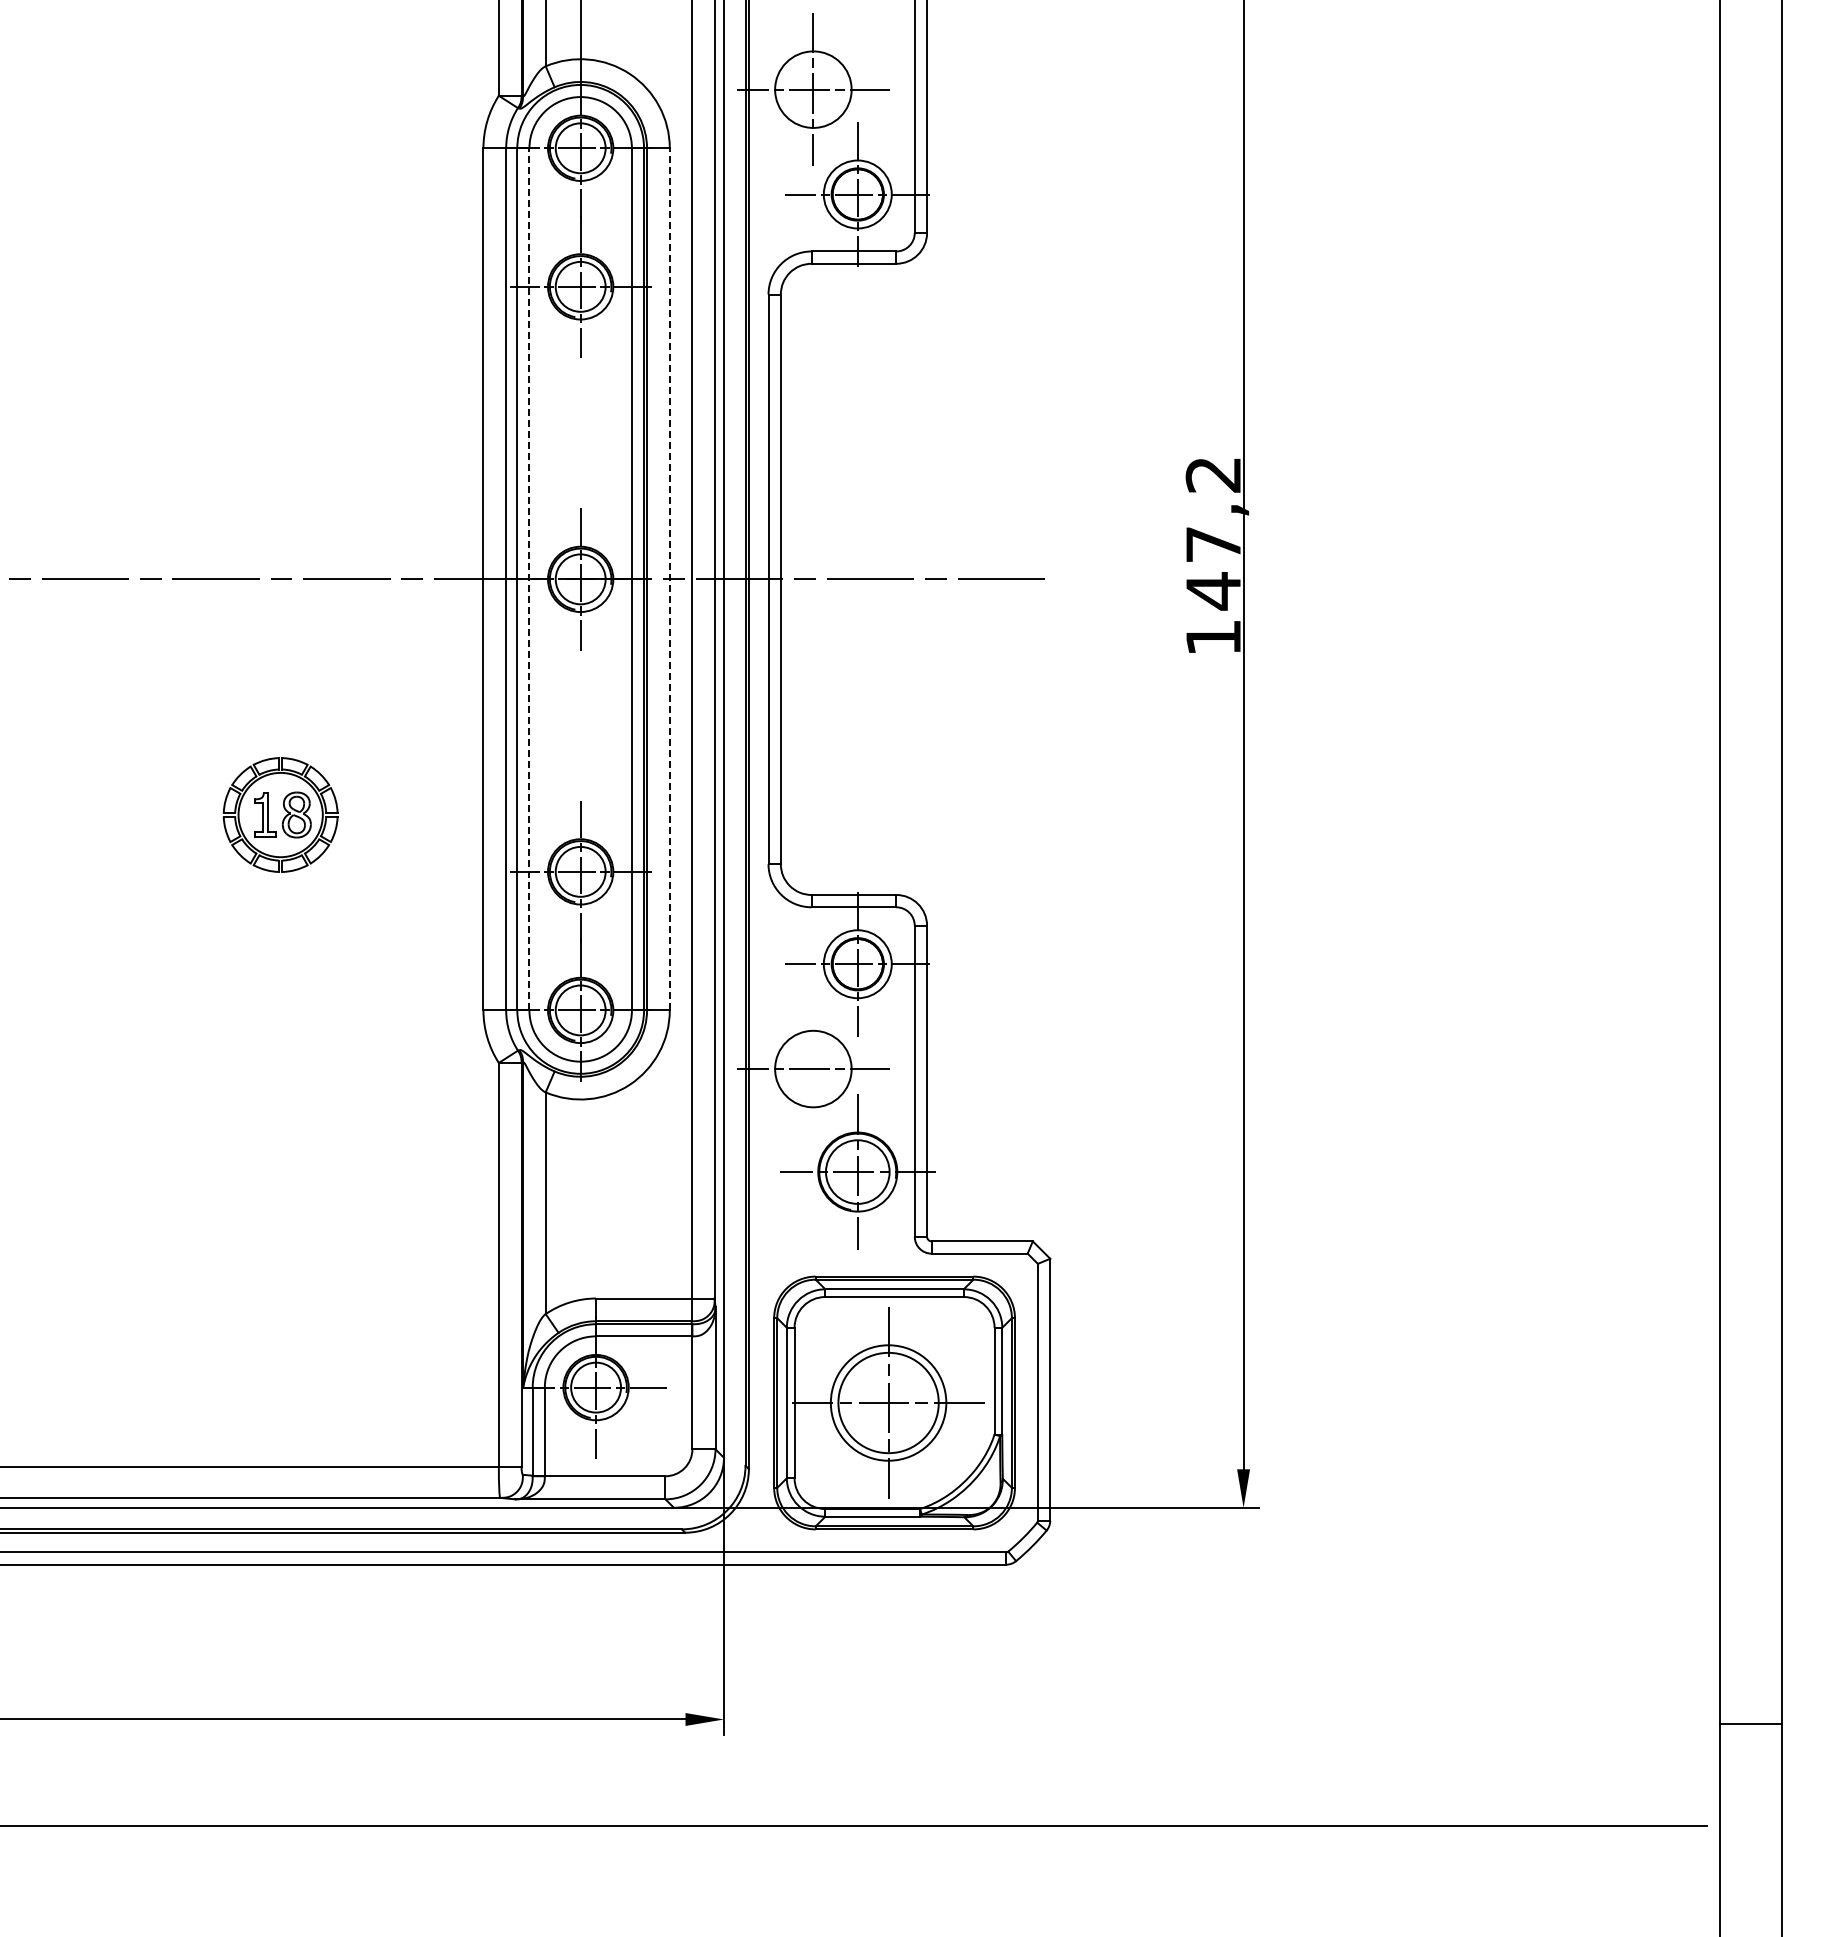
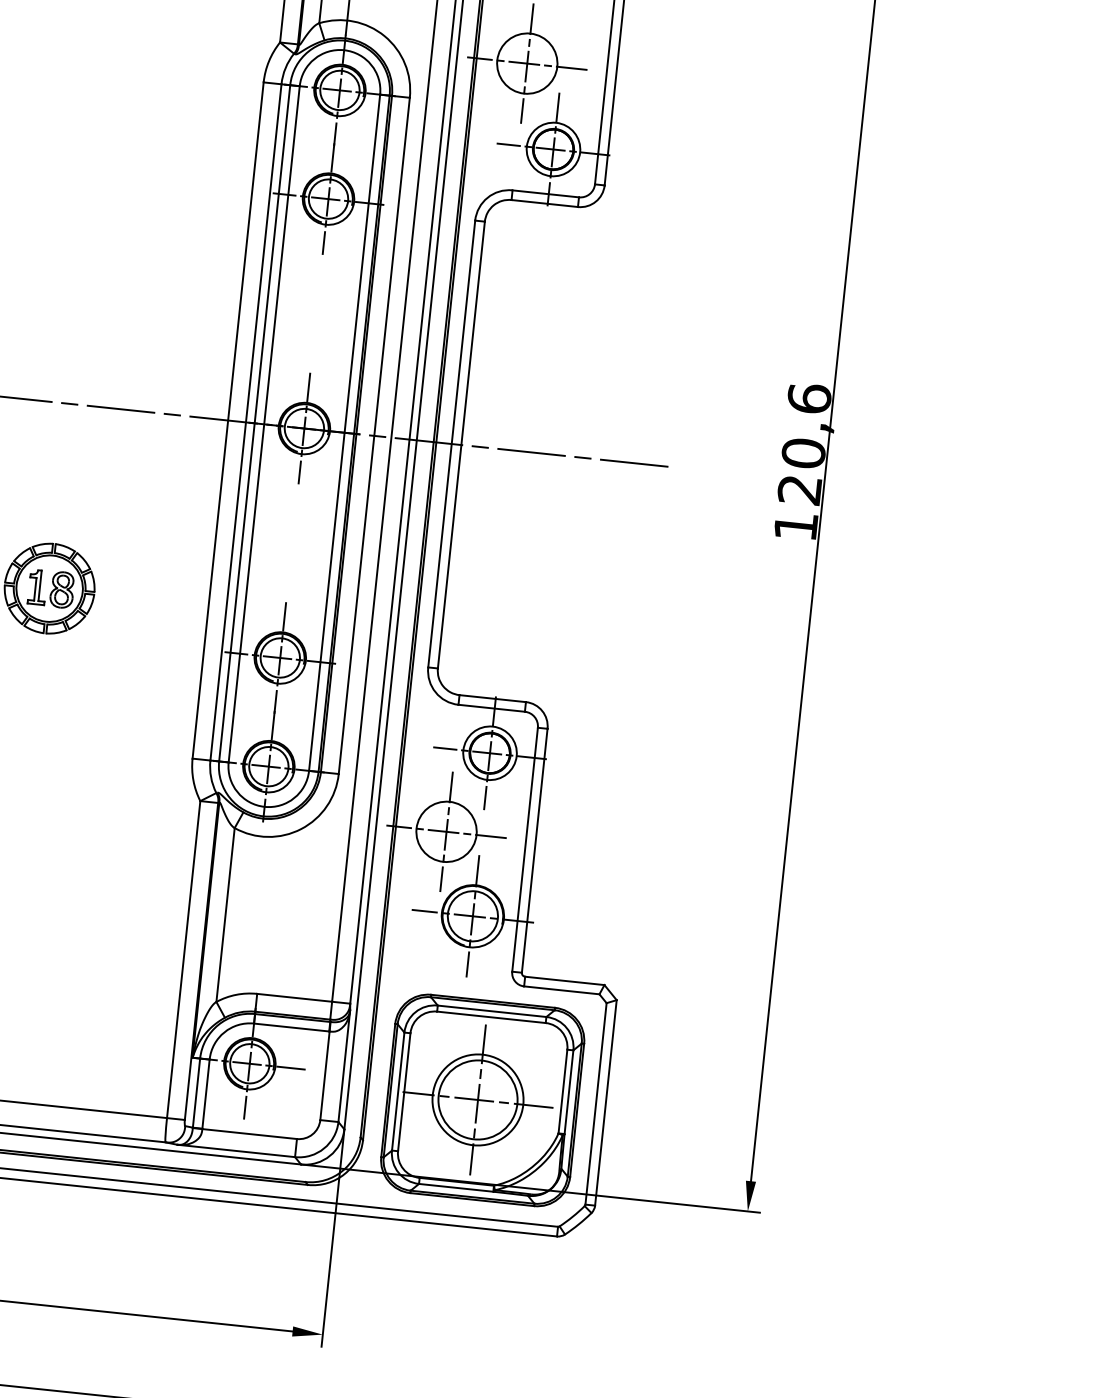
text: (1213, 533) -> (804, 444), 147,2 -> 120,6
line: (529, 578) -> (264, 423), dashed -> solid
line: (669, 578) -> (374, 435), dashed -> solid
line: (813, 1068) -> (446, 831), added

